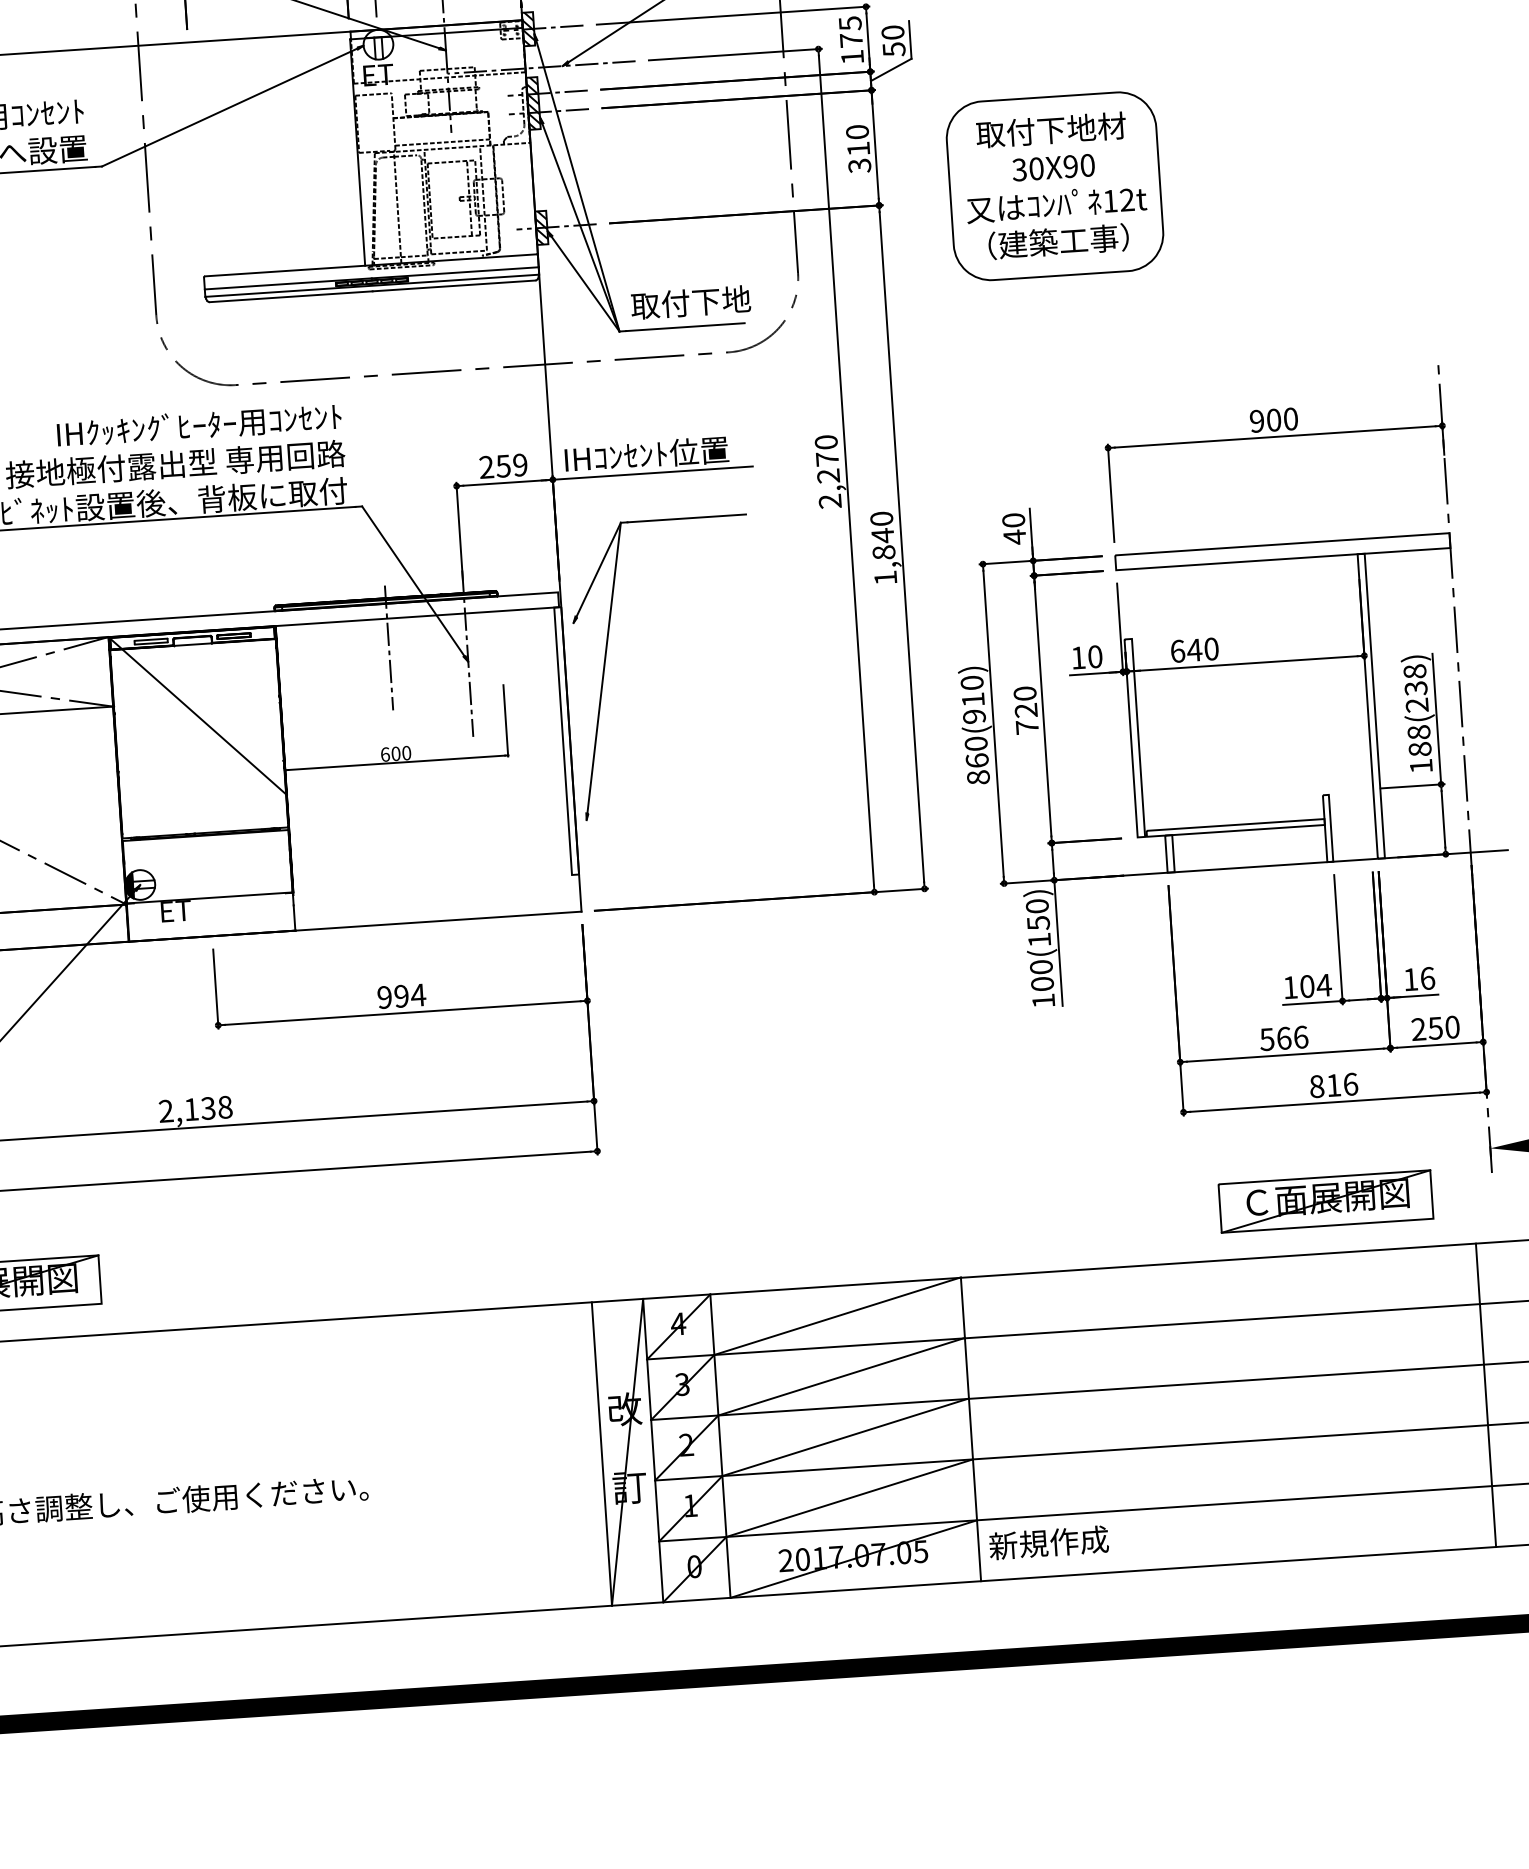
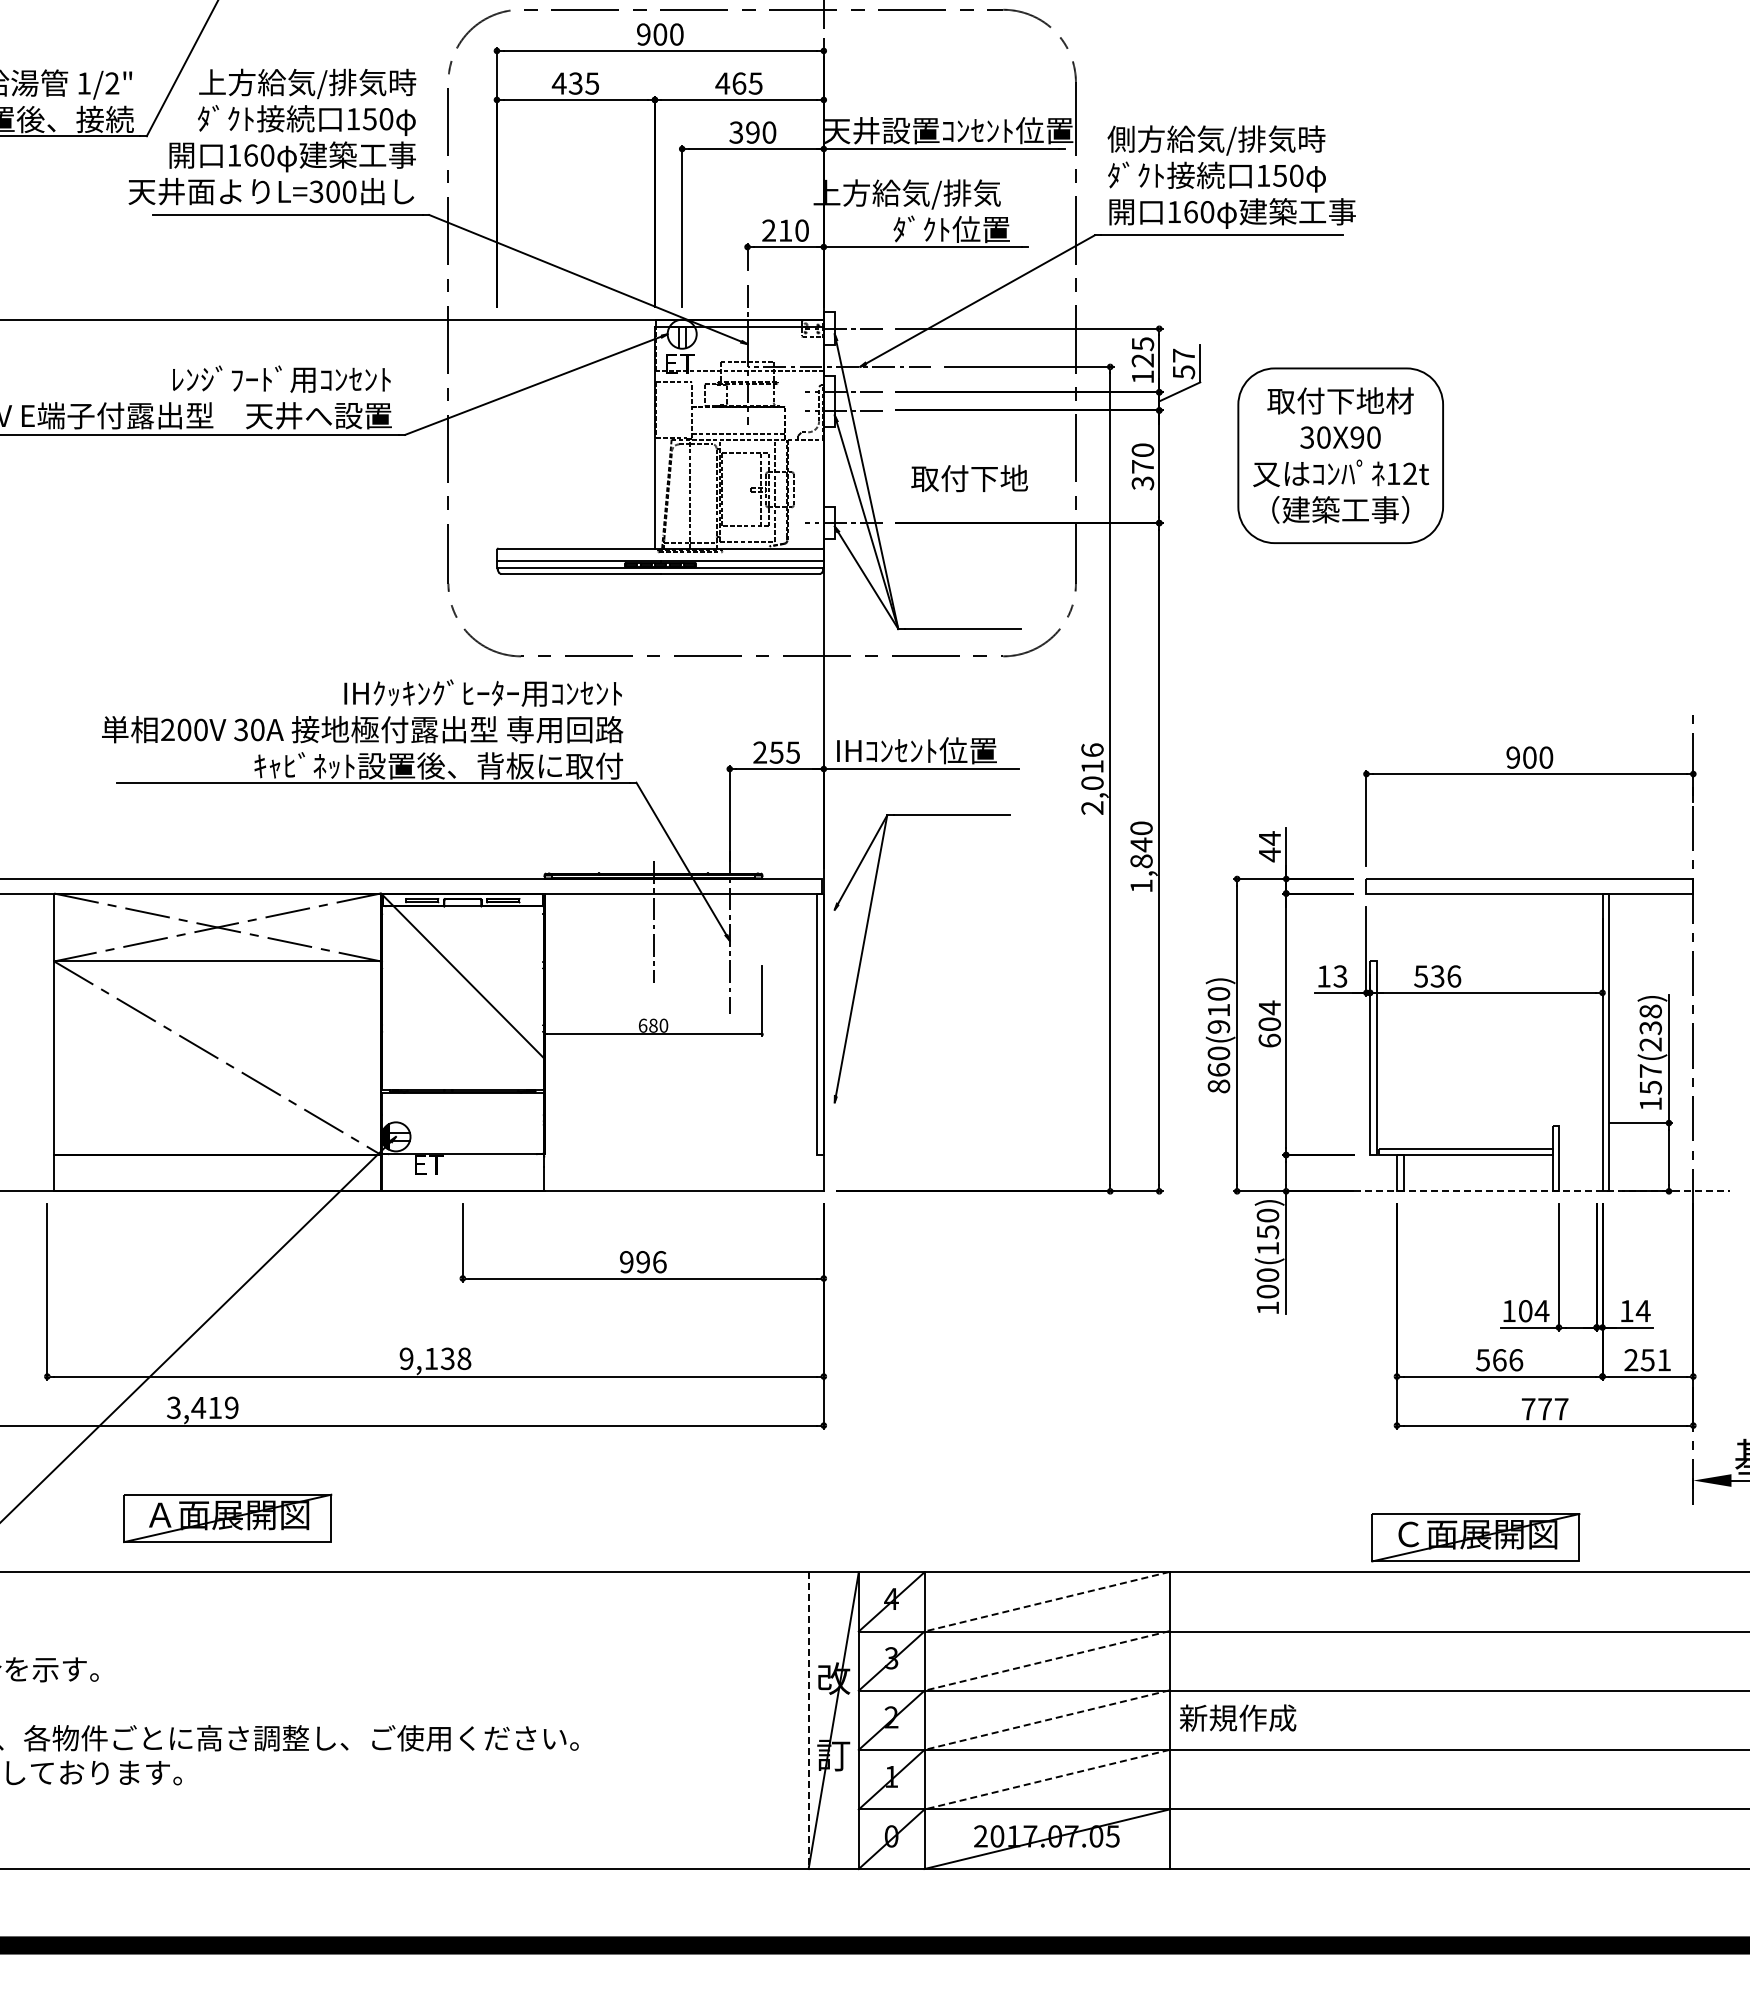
hatch: (527, 28) -> (828, 328), removed
text: (892, 32) -> (1183, 355), 50 -> 57
text: (850, 40) -> (1142, 360), 175 -> 125
hatch: (532, 103) -> (828, 401), removed
text: (858, 148) -> (1142, 466), 310 -> 370
part: (1054, 186) -> (1340, 455), moved
hatch: (540, 227) -> (828, 522), removed
text: (690, 302) -> (969, 478), moved
text: (827, 458) -> (1092, 766), 2,270 -> 2,016
text: (519, 464) -> (792, 752), 259 -> 255
text: (1013, 520) -> (1269, 838), 40 -> 44
text: (1194, 650) -> (1437, 976), 640 -> 536
text: (1095, 656) -> (1340, 976), 10 -> 13
text: (1025, 709) -> (1269, 1023), 720 -> 604
text: (1419, 741) -> (1650, 1079), 188(238) -> 157(238)
text: (396, 753) -> (653, 1025), 600 -> 680
line: (1299, 864) -> (1525, 1191), solid -> dashed
text: (1426, 978) -> (1642, 1311), 16 -> 14
text: (418, 995) -> (659, 1262), 994 -> 996
text: (1452, 1027) -> (1664, 1360), 250 -> 251
text: (1333, 1085) -> (1544, 1409), 816 -> 777
text: (166, 1111) -> (406, 1359), 2,138 -> 9,138
part: (1325, 1201) -> (1475, 1537), moved
line: (837, 1315) -> (1046, 1601), solid -> dashed
line: (841, 1377) -> (1046, 1661), solid -> dashed
line: (1486, 1395) -> (1673, 1720), removed
line: (845, 1437) -> (1046, 1720), solid -> dashed
line: (601, 1454) -> (808, 1721), solid -> dashed
line: (849, 1498) -> (1046, 1779), solid -> dashed
text: (1049, 1542) -> (1238, 1717), moved

